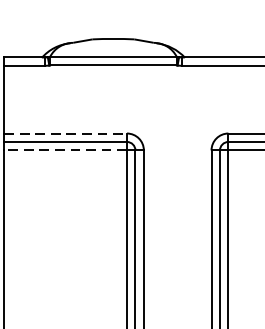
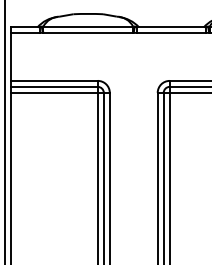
line: (65, 132) -> (54, 80), dashed -> solid
line: (64, 149) -> (53, 92), dashed -> solid

